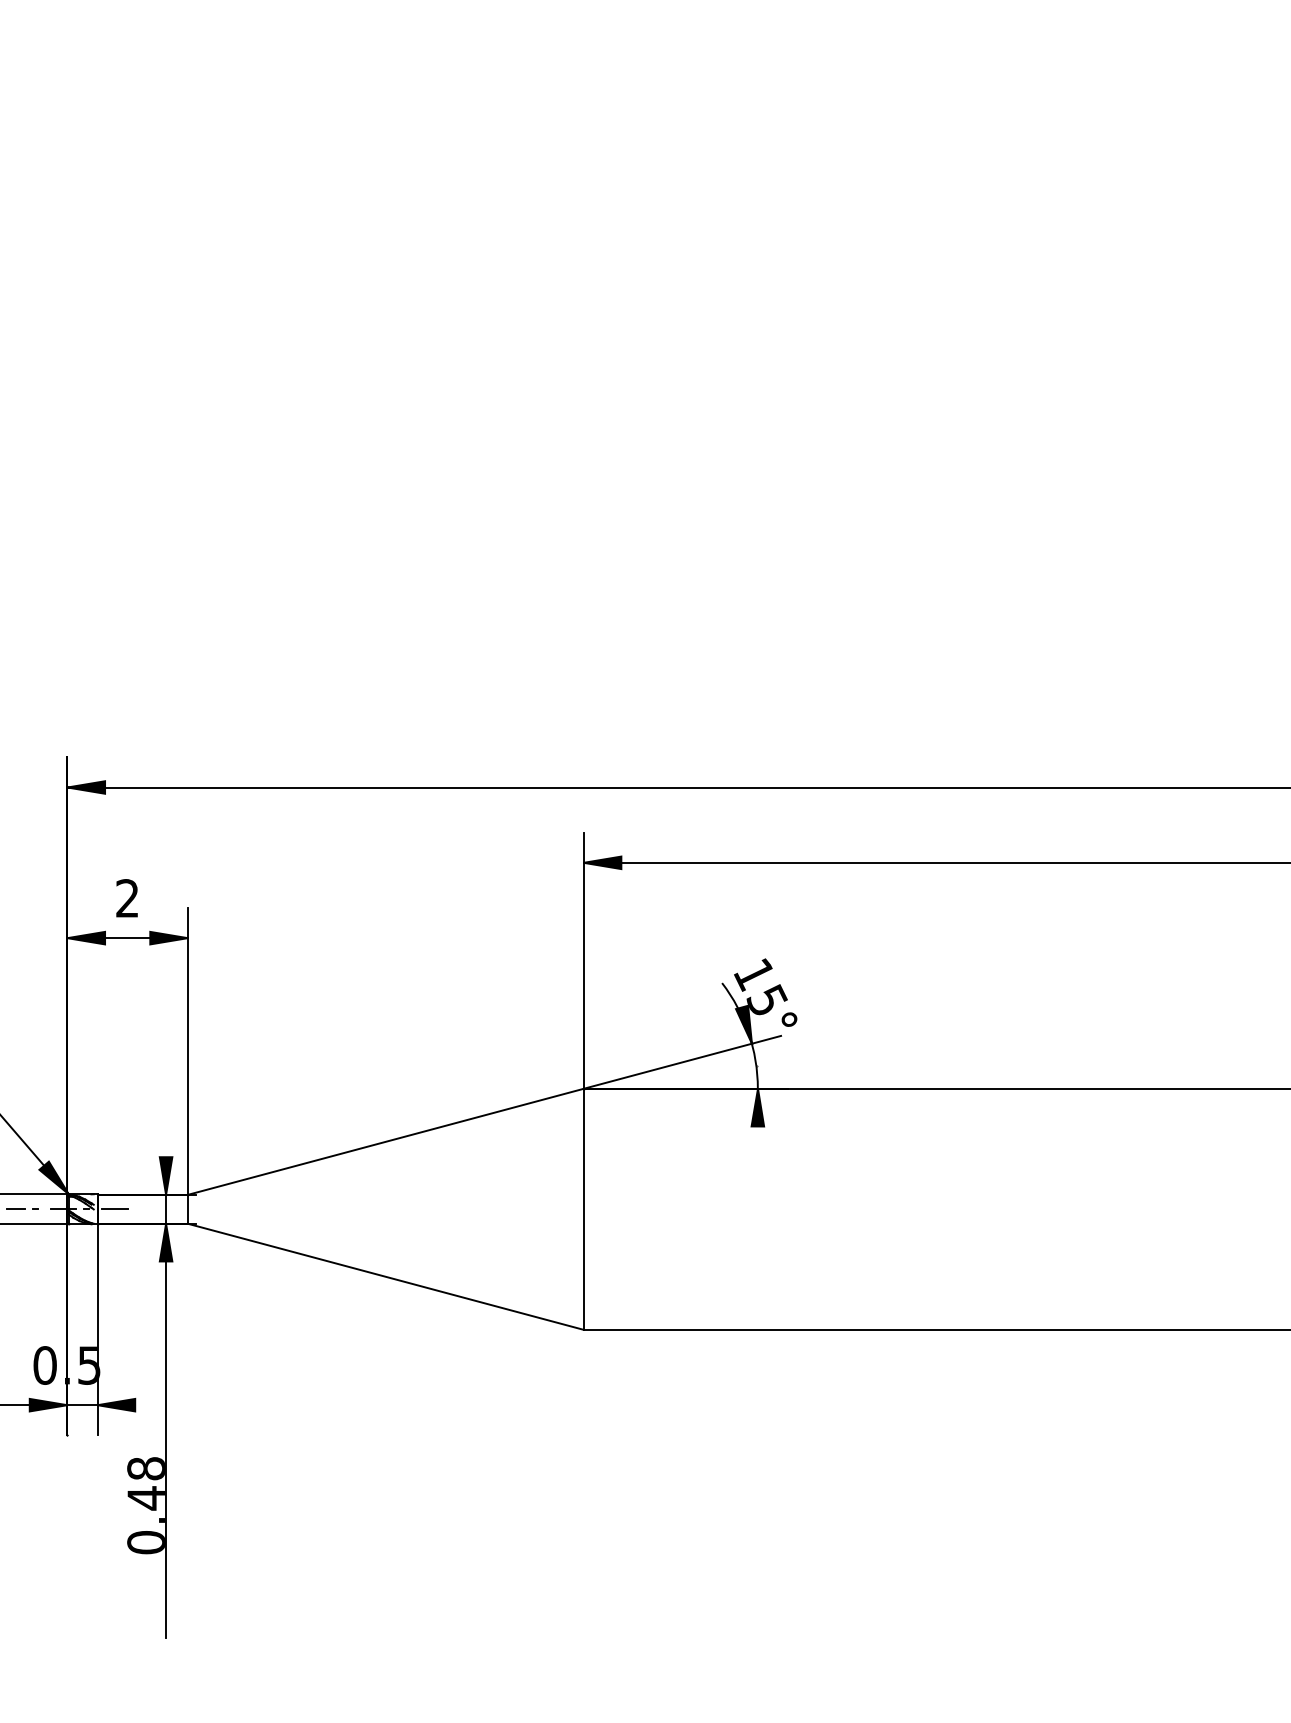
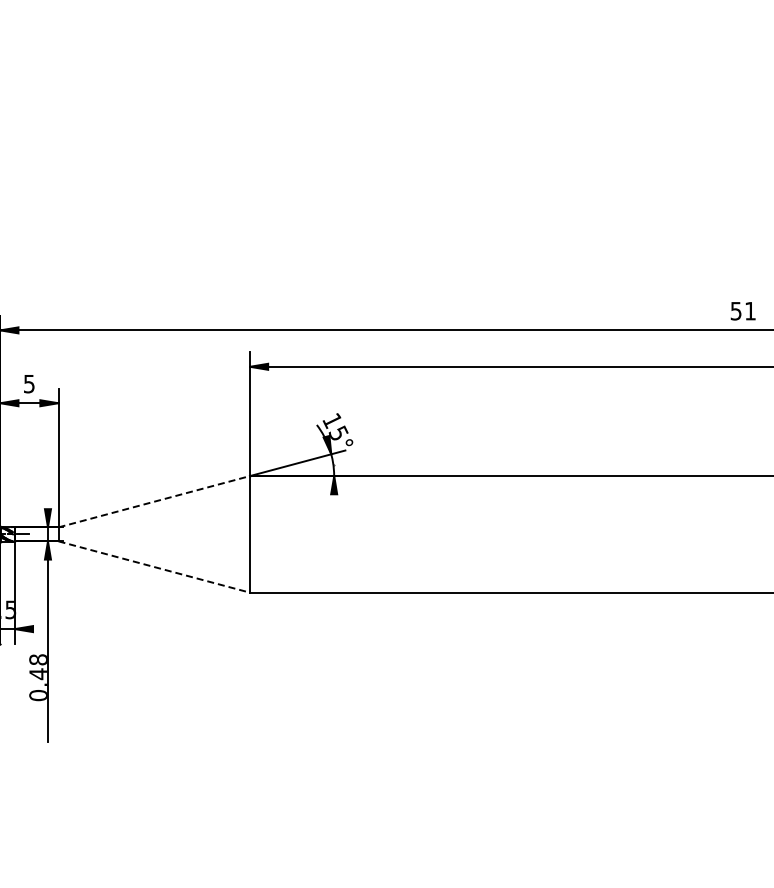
text: (127, 897) -> (29, 383), 2 -> 5
line: (386, 1141) -> (154, 501), solid -> dashed
line: (386, 1277) -> (154, 567), solid -> dashed

